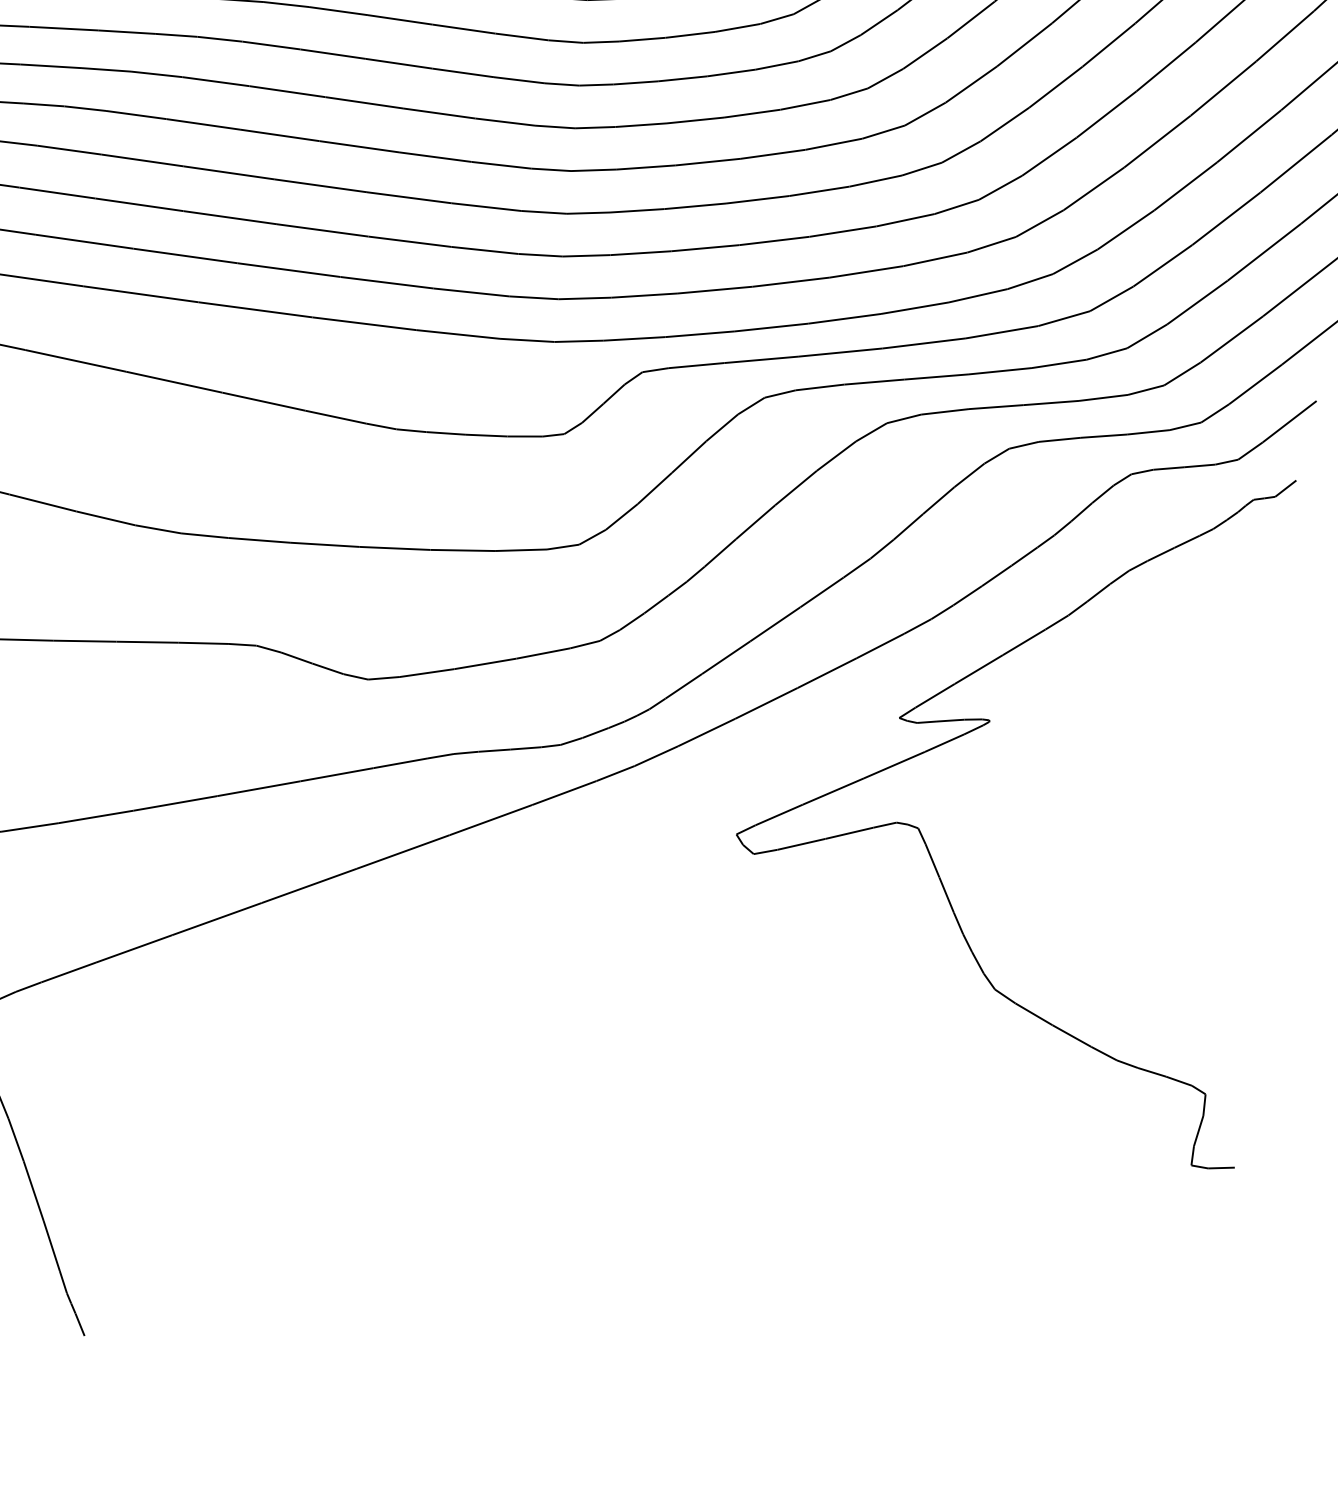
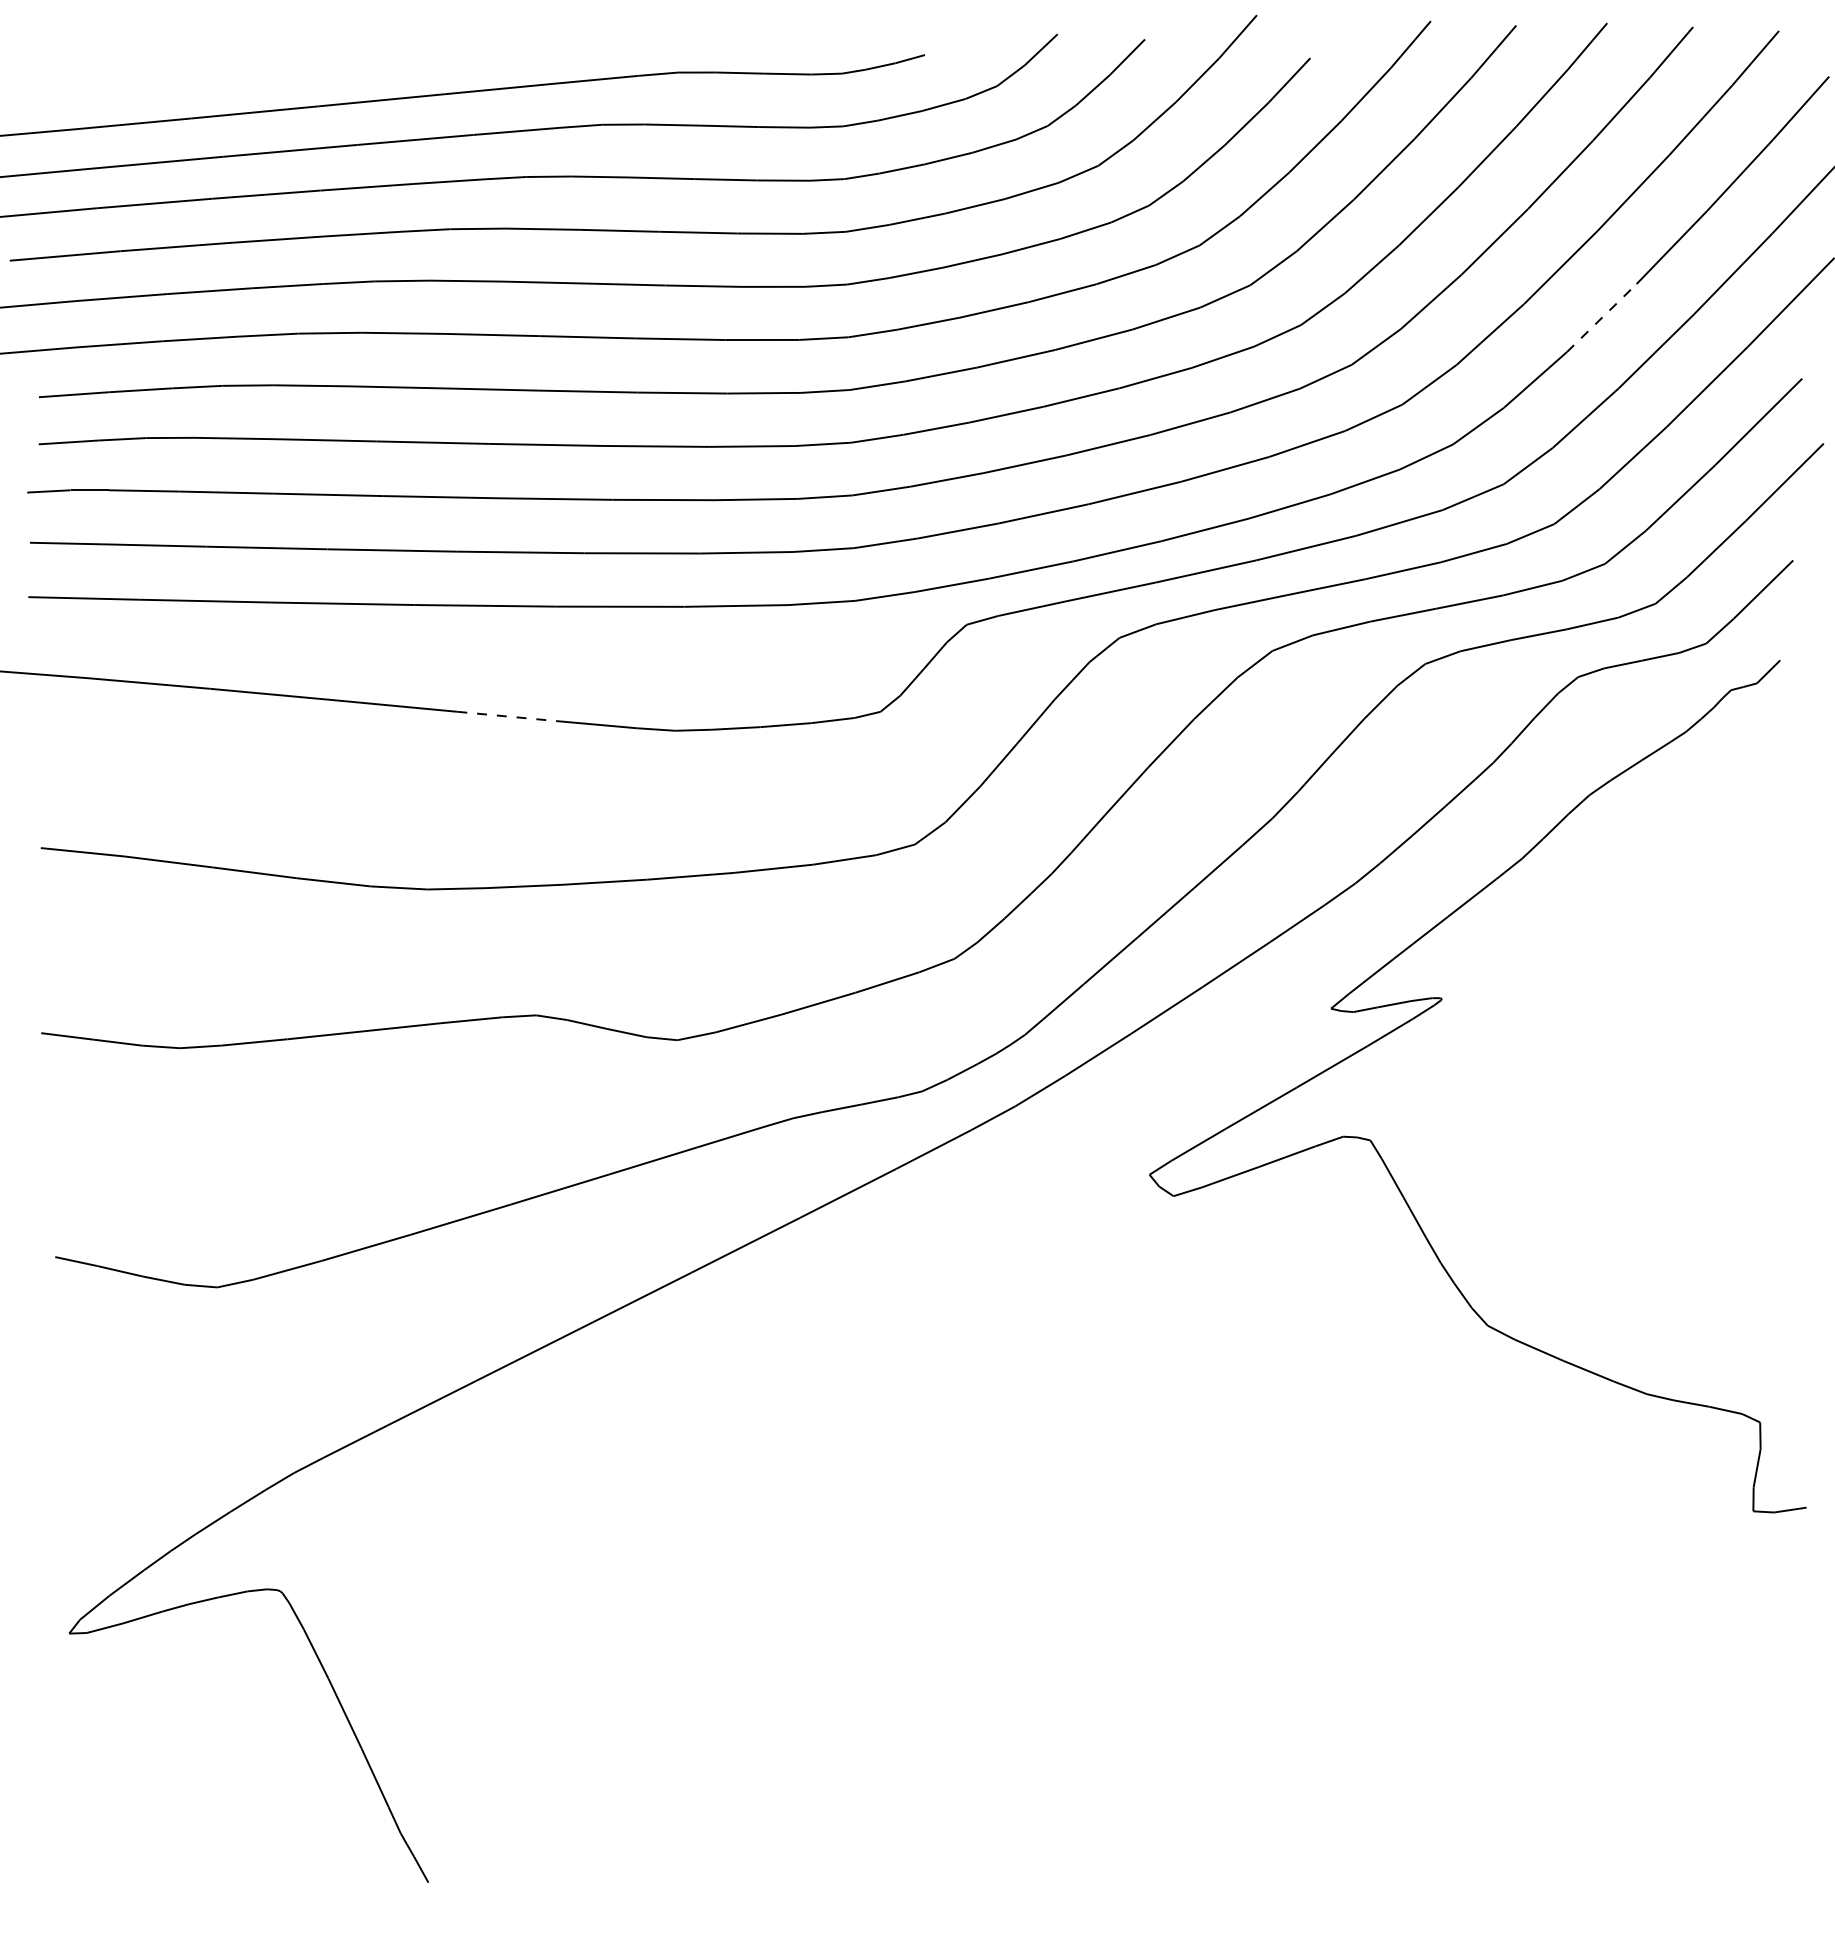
line: (1185, 186) -> (1601, 318), solid -> dashed
line: (264, 401) -> (509, 716), solid -> dashed

